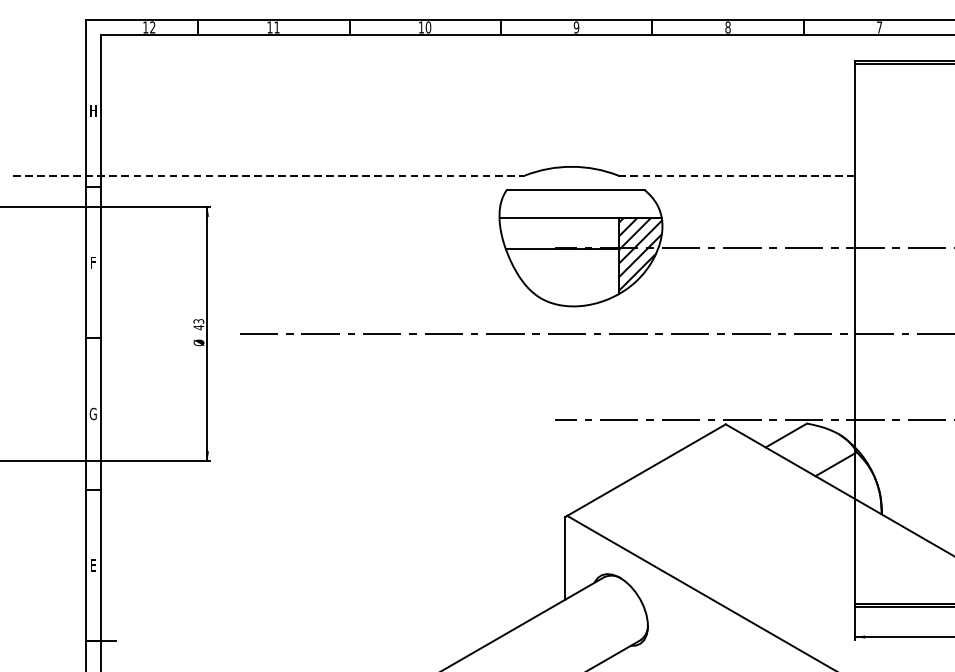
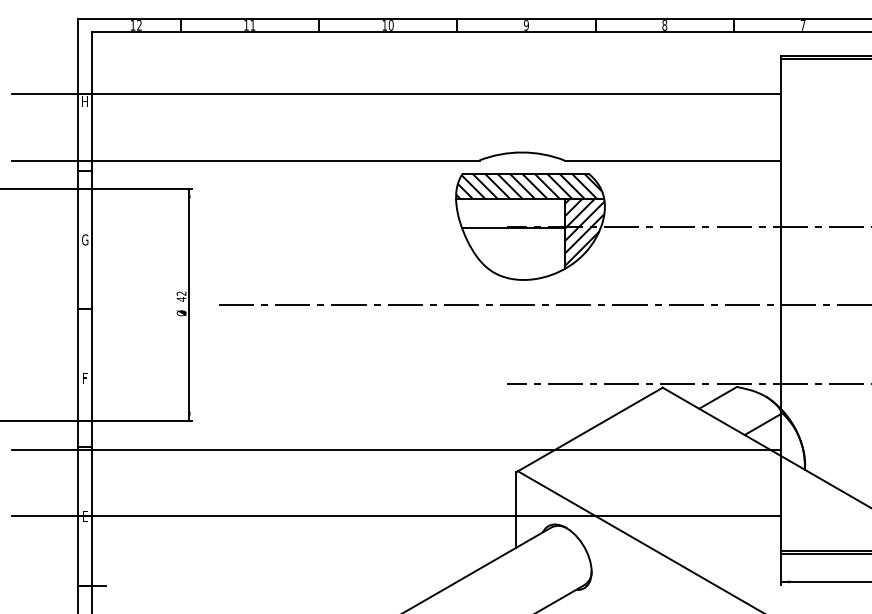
line: (433, 103) -> (395, 94), added
line: (268, 175) -> (245, 160), dashed -> solid
line: (737, 175) -> (673, 160), dashed -> solid
hatch: (579, 204) -> (529, 186), added
text: (93, 262) -> (85, 239), F -> G
text: (198, 321) -> (181, 293), 43 -> 42
text: (92, 413) -> (84, 377), G -> F
line: (433, 492) -> (395, 449), added
line: (433, 565) -> (395, 516), added

